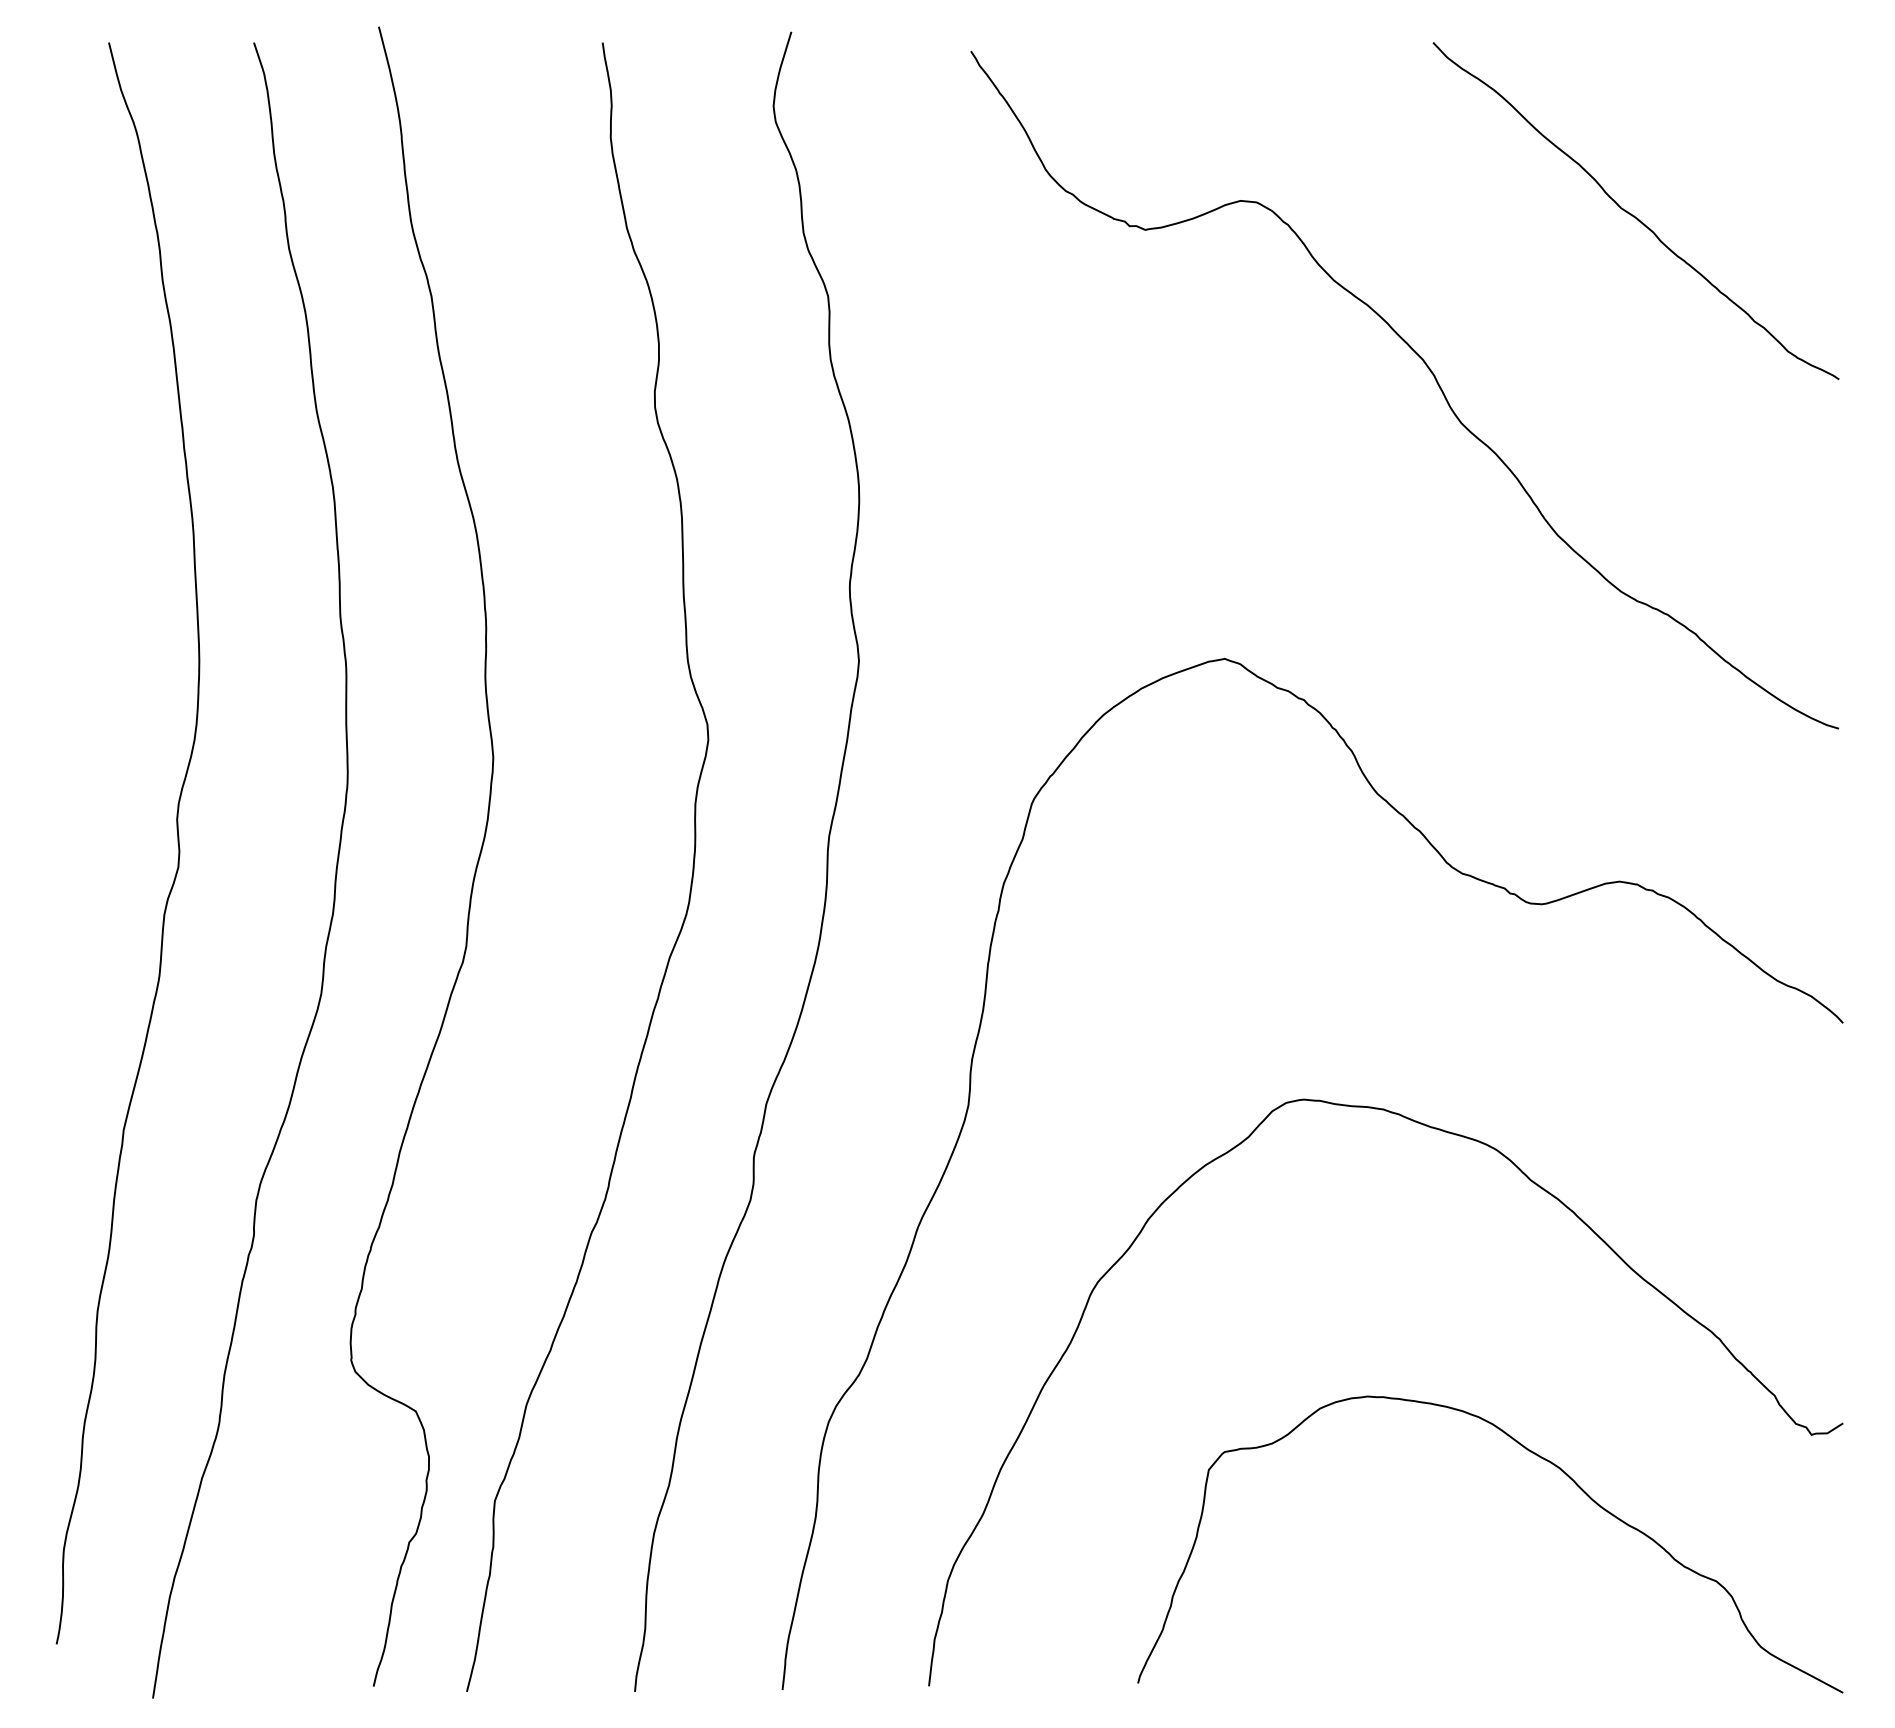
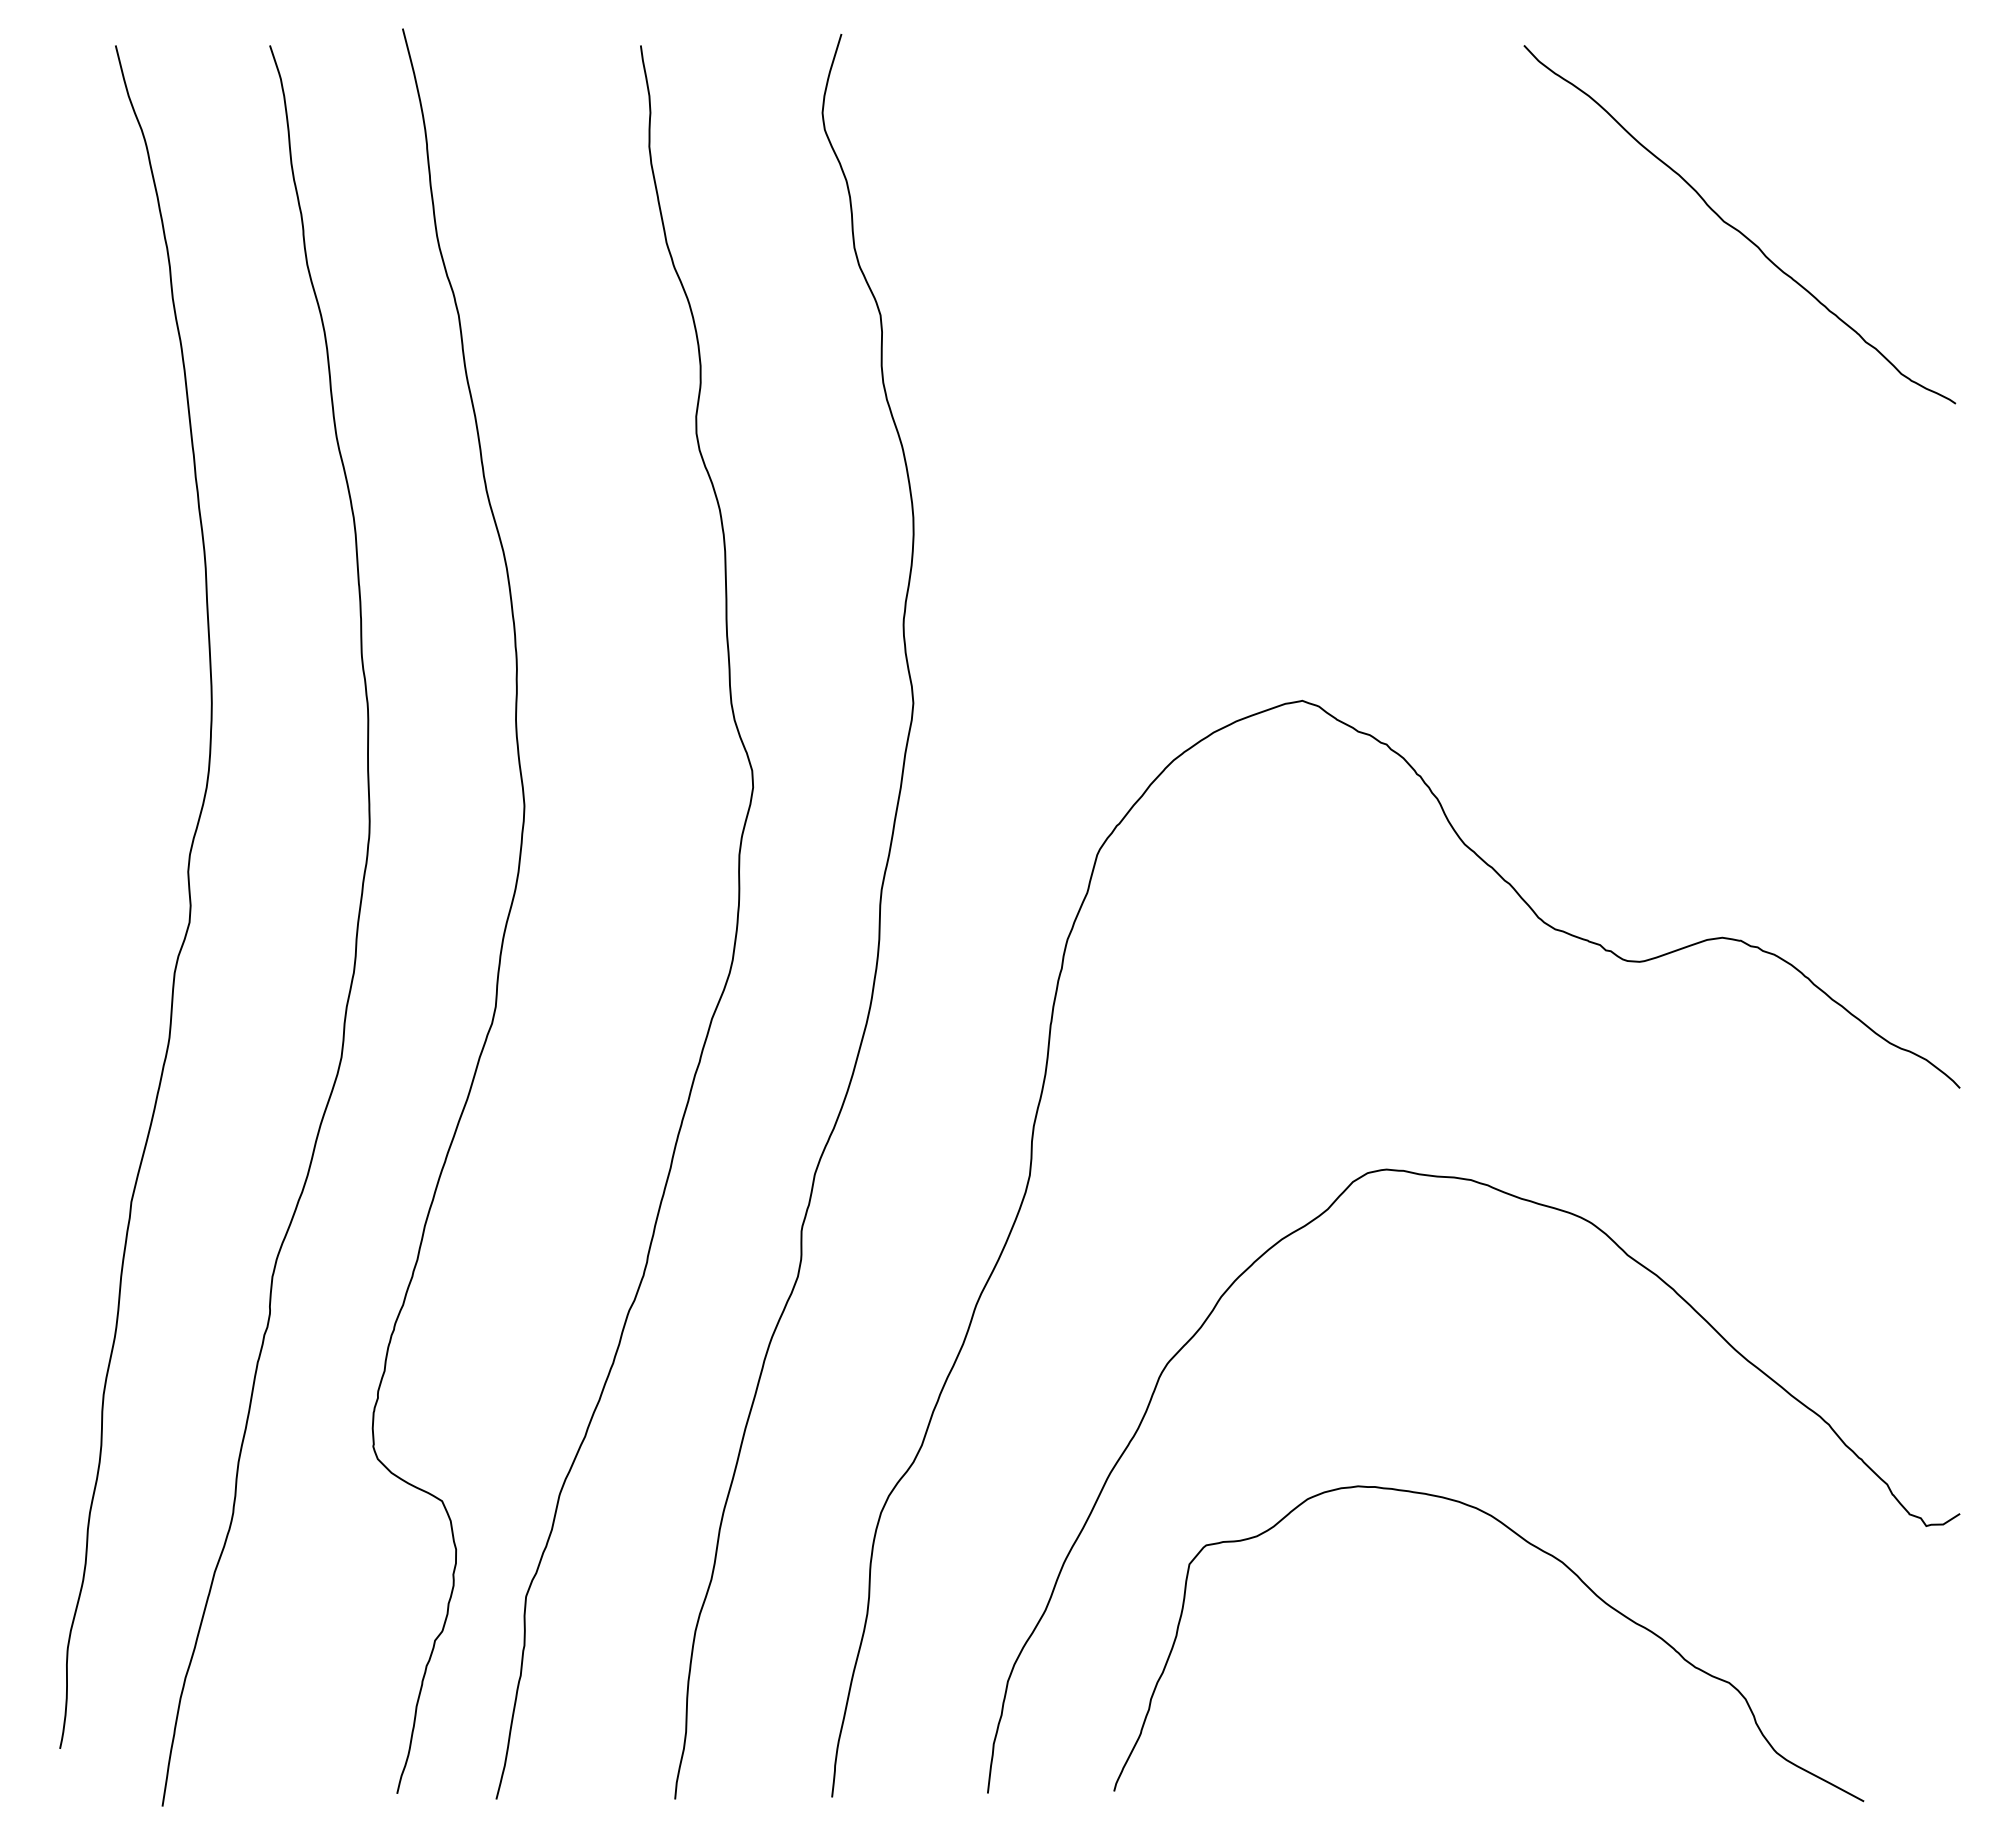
curve: (1430, 372) -> (1521, 396), removed
curve: (1539, 1457) -> (1541, 1551), moved

